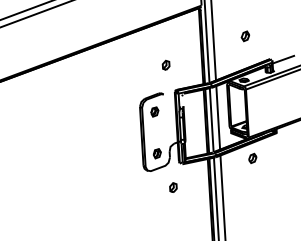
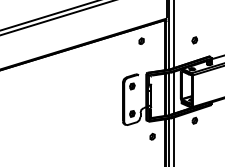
part: (165, 64) -> (141, 40), moved
part: (173, 187) -> (152, 136), moved

